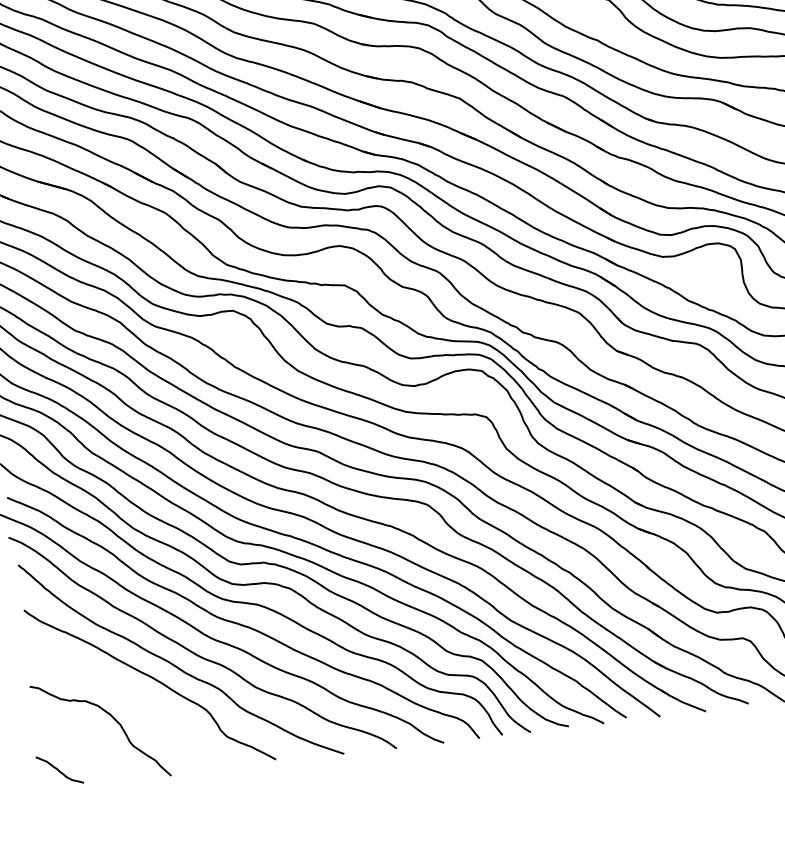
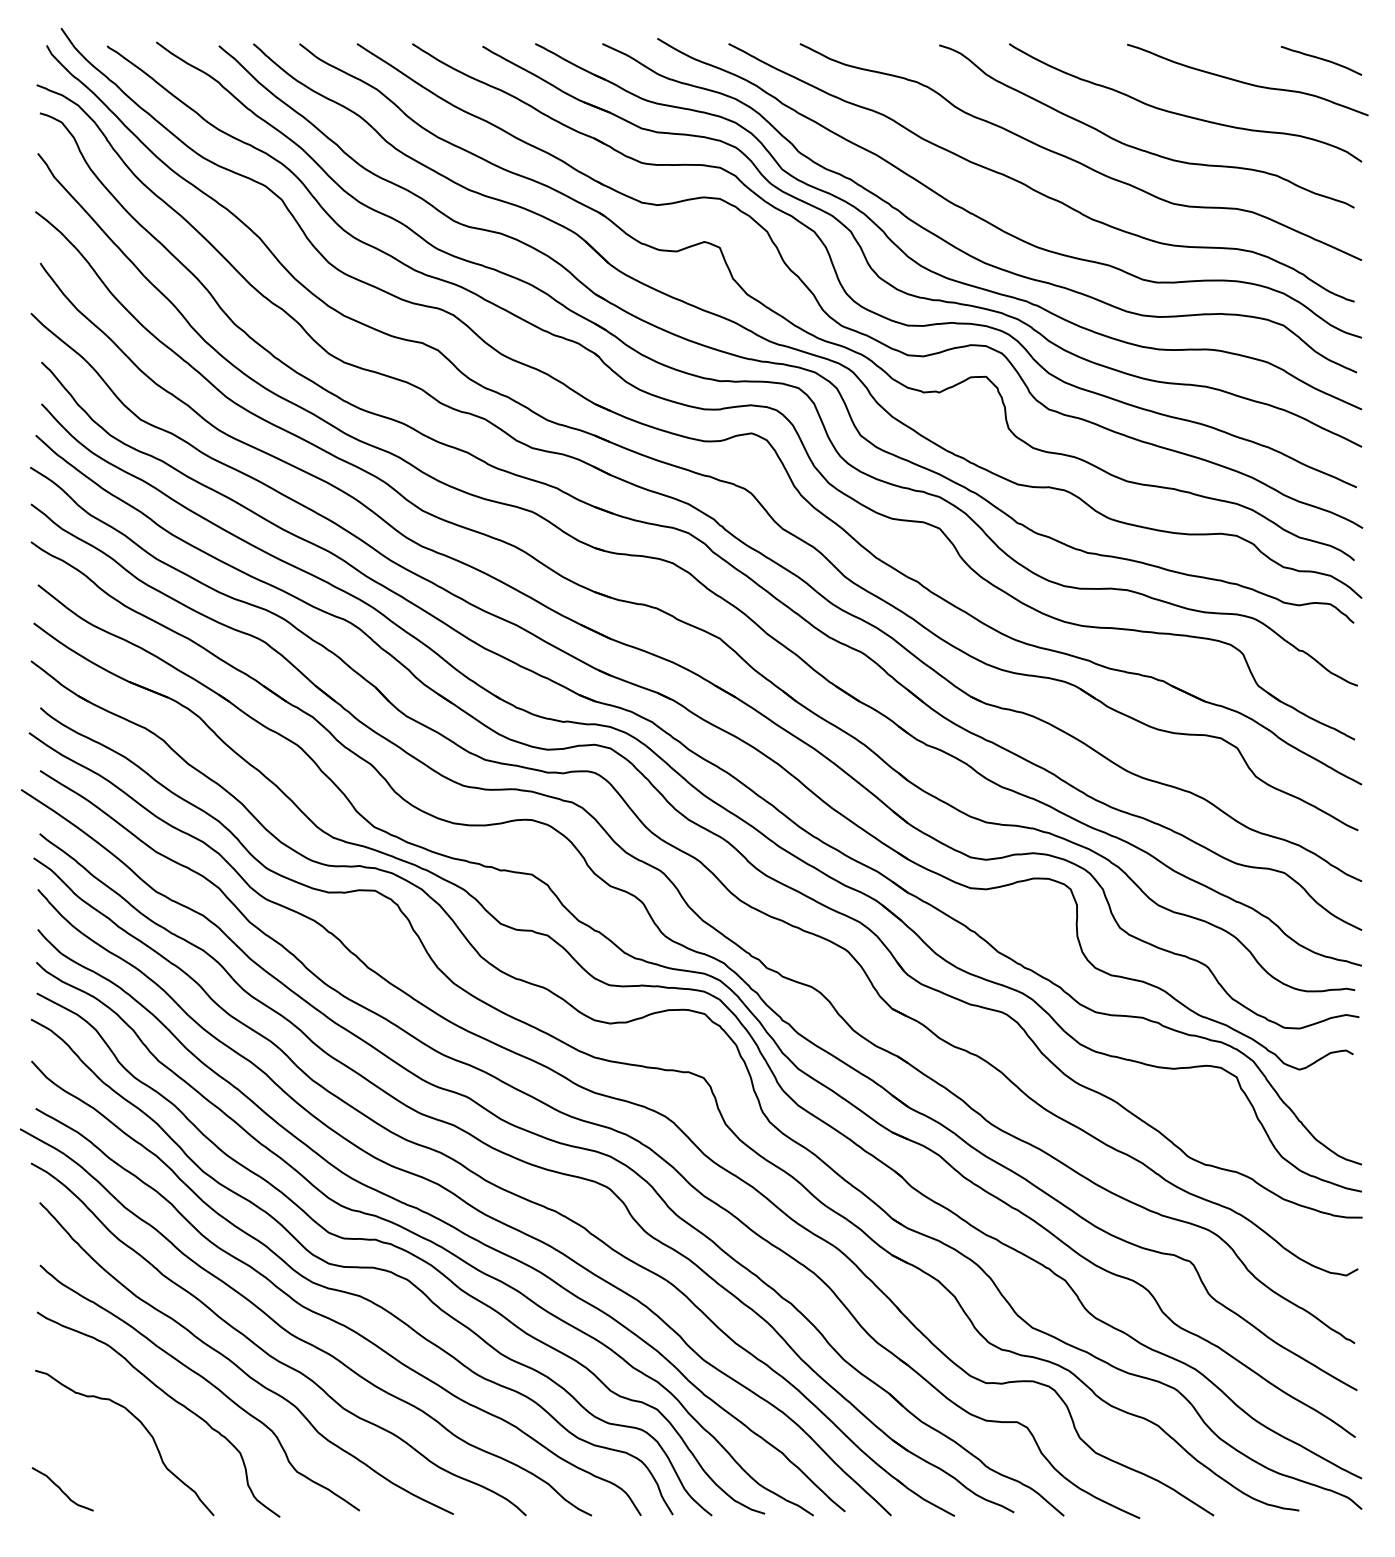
curve: (129, 695) -> (170, 1398), added

